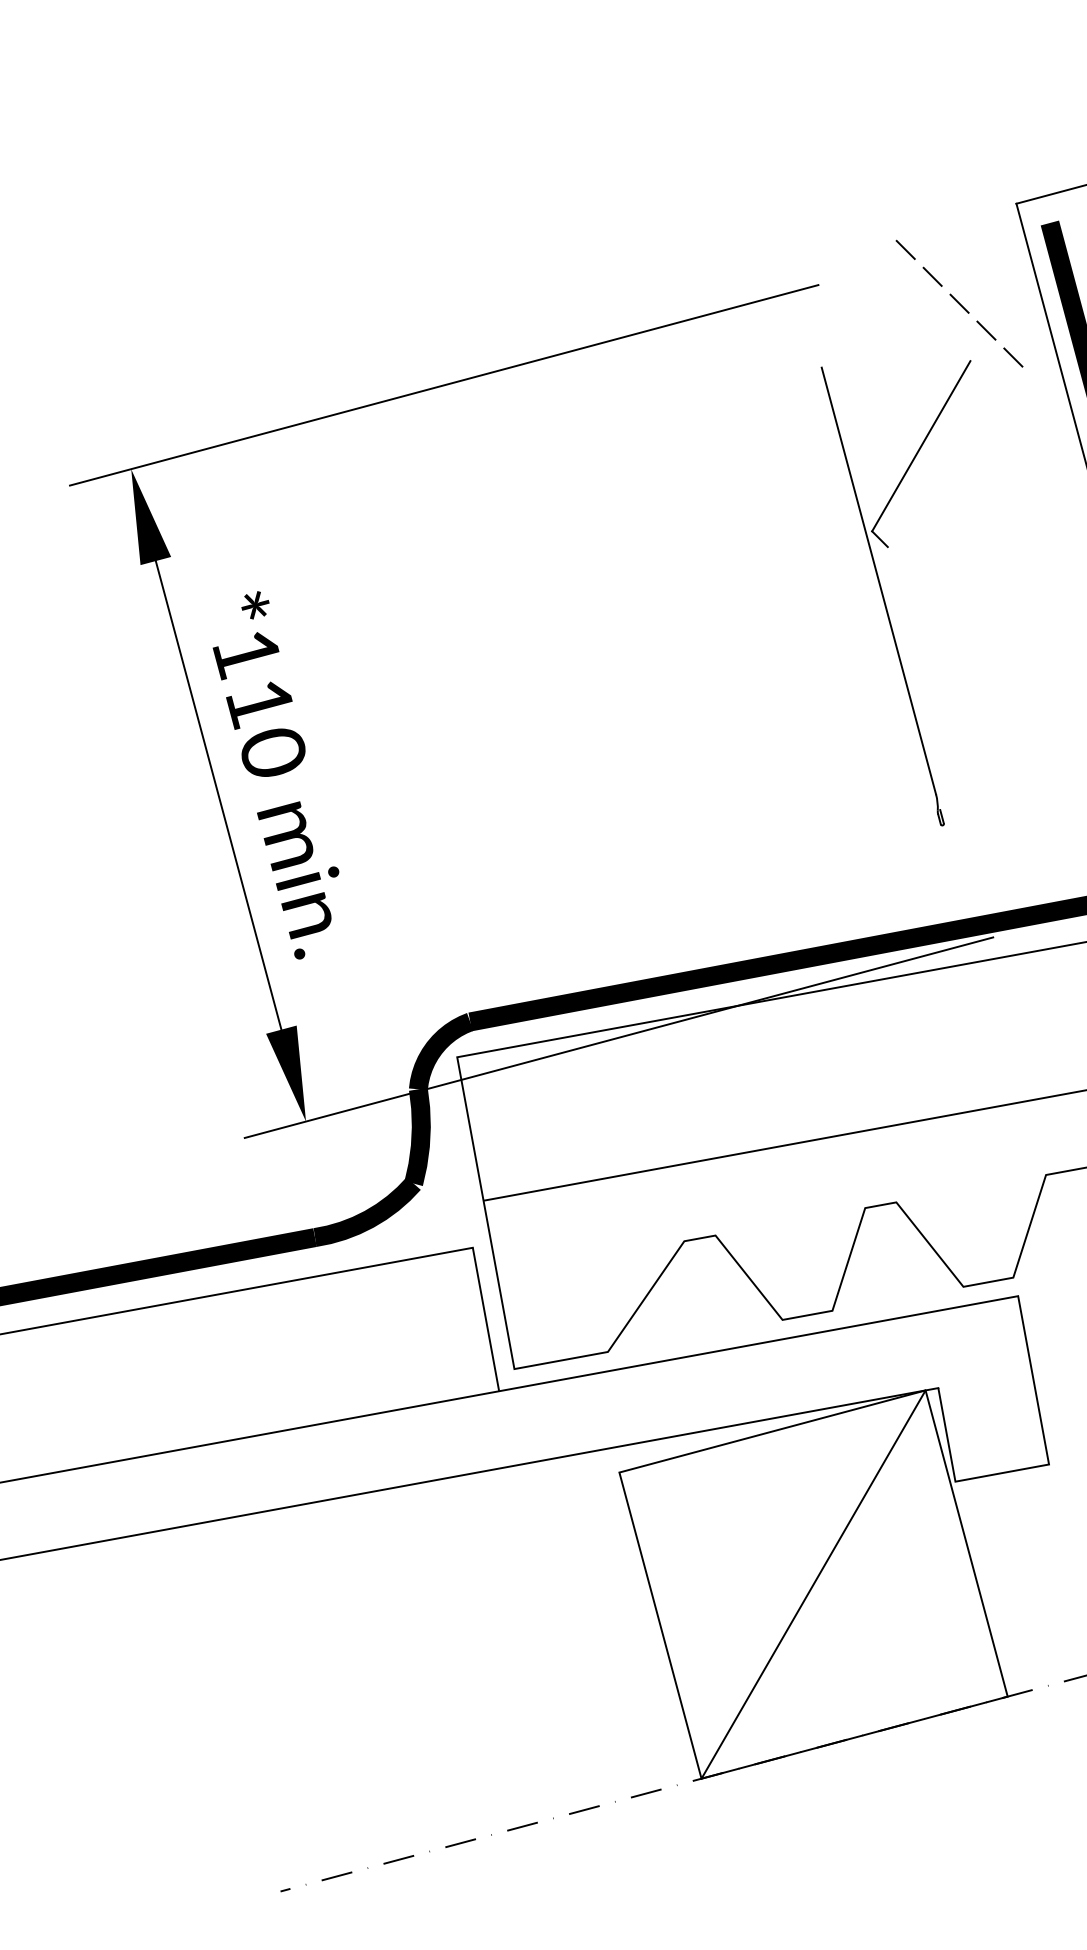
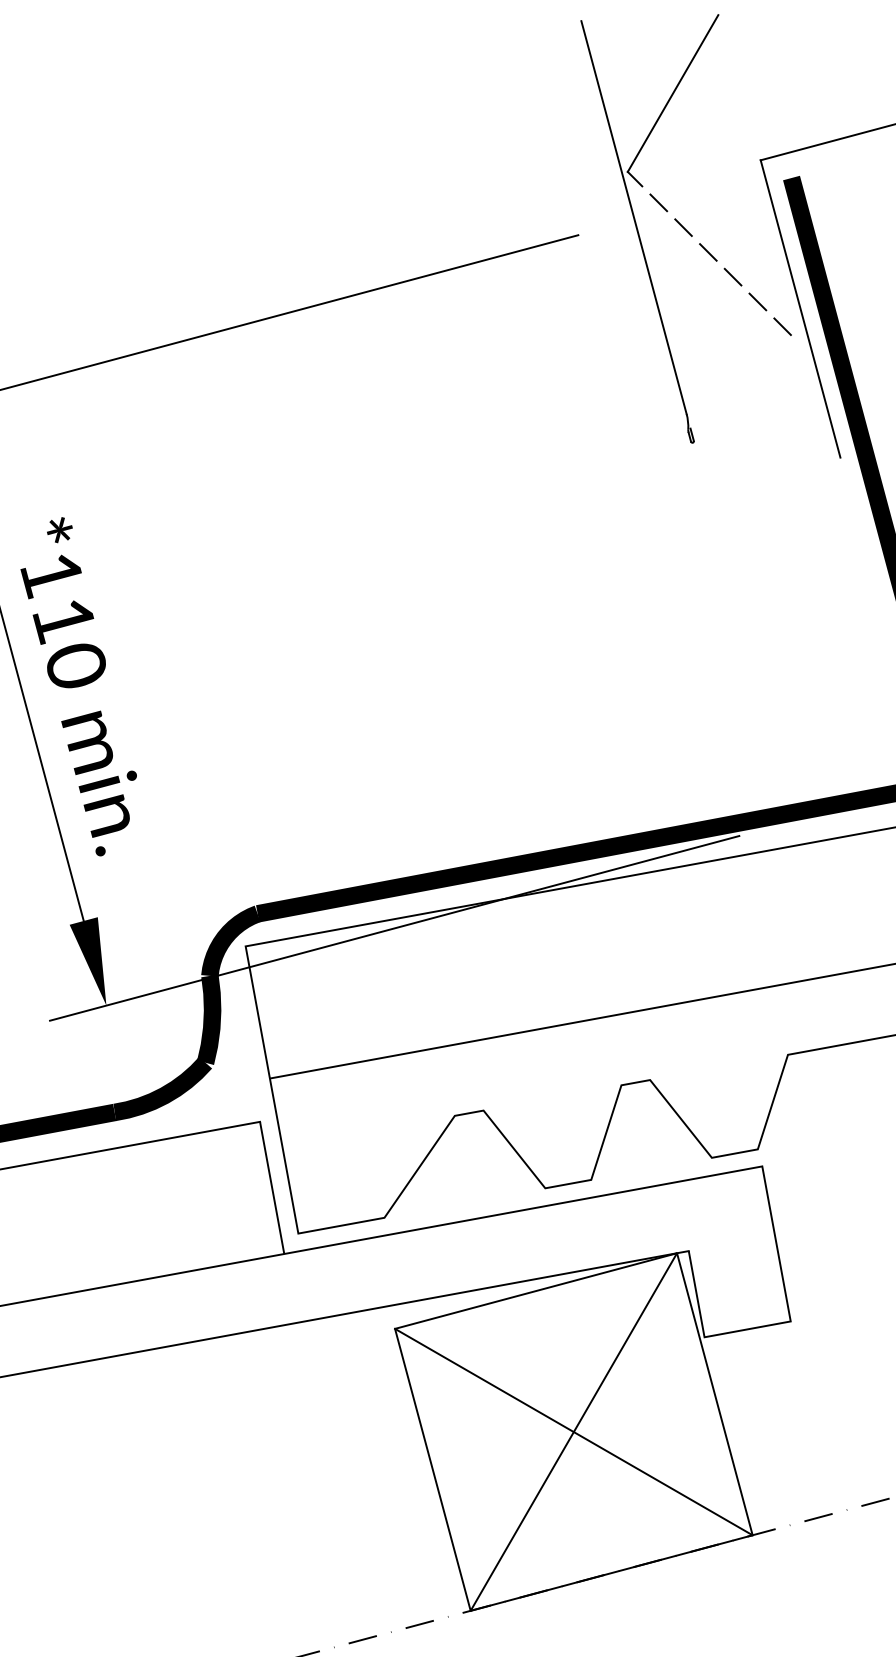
line: (1040, 384) -> (782, 326), added
part: (884, 597) -> (639, 232), moved
line: (813, 1584) -> (573, 1431), added

